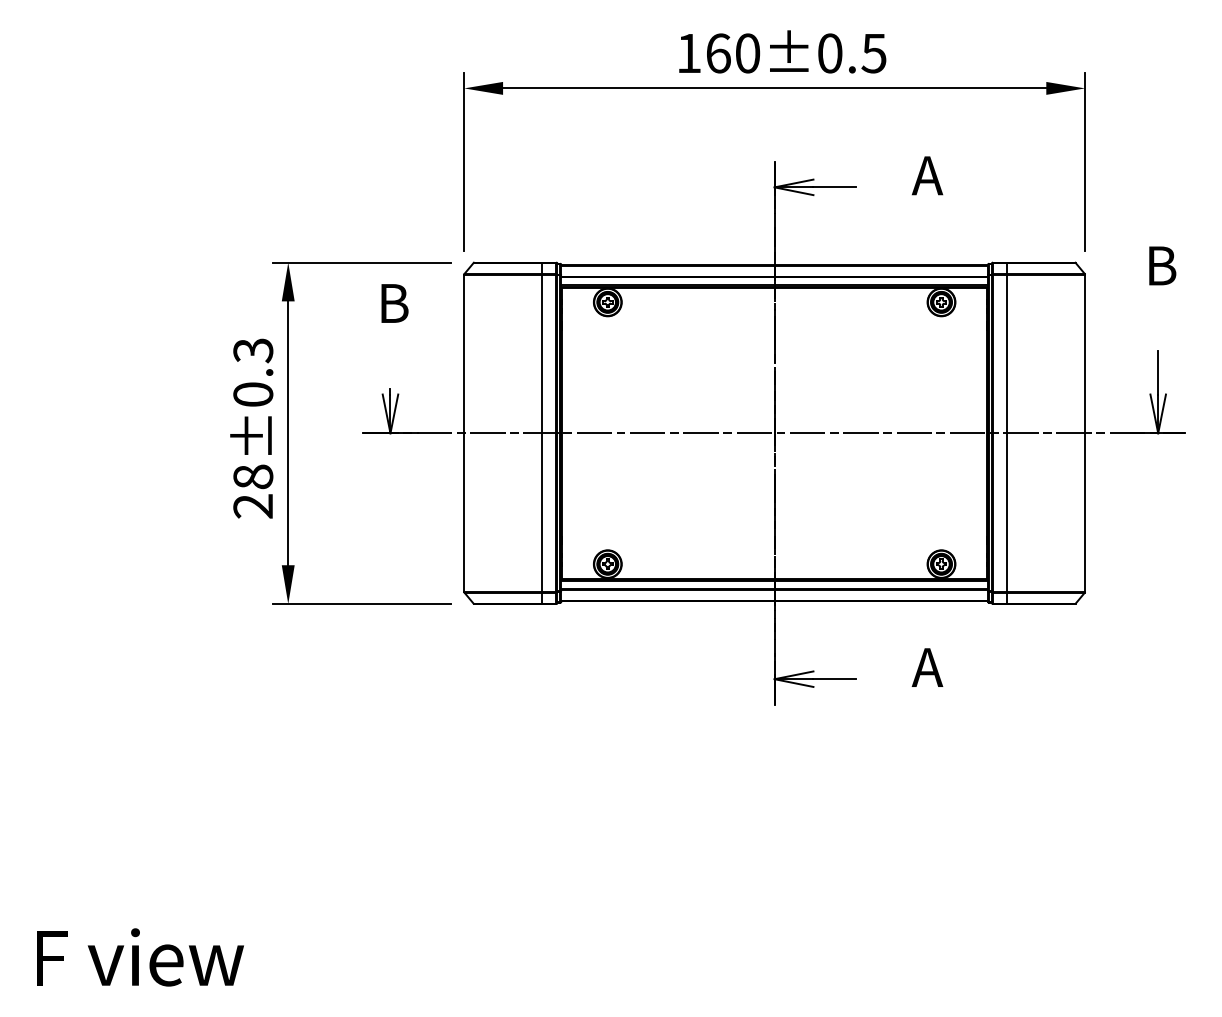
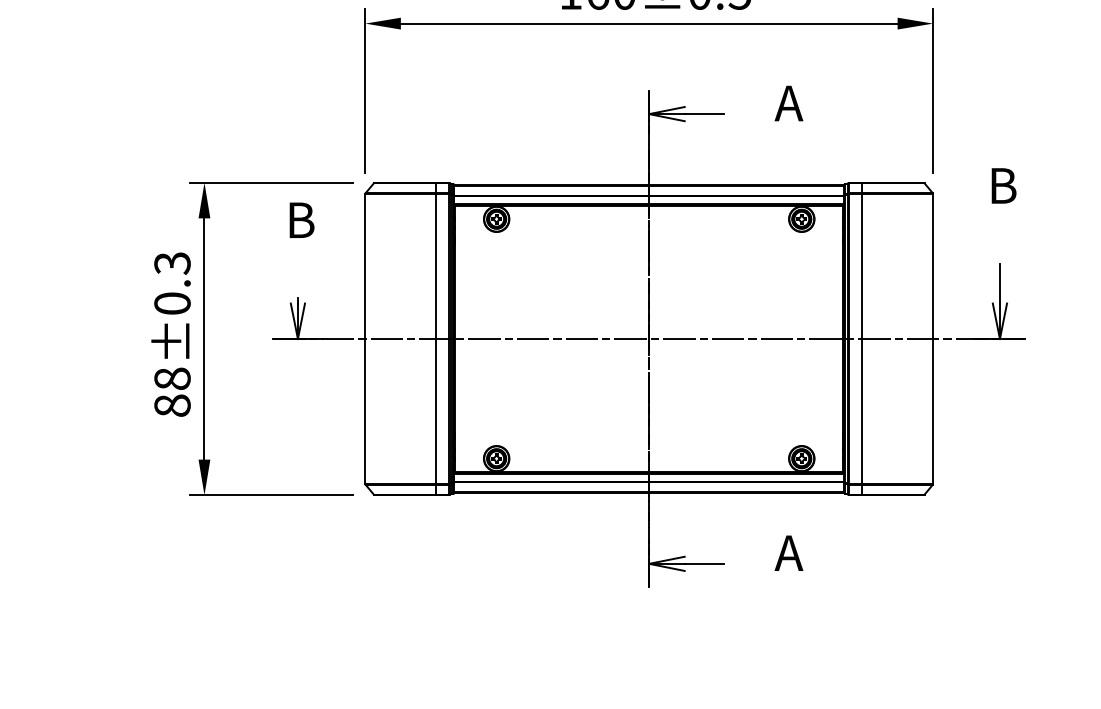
text: (253, 506) -> (172, 405), 28±0.3 -> 88±0.3

